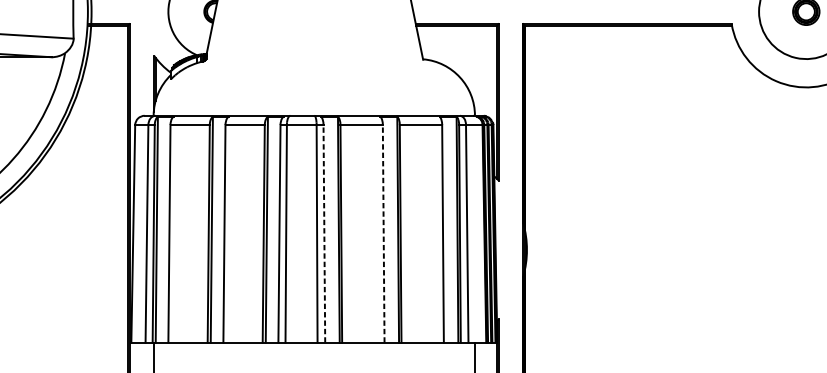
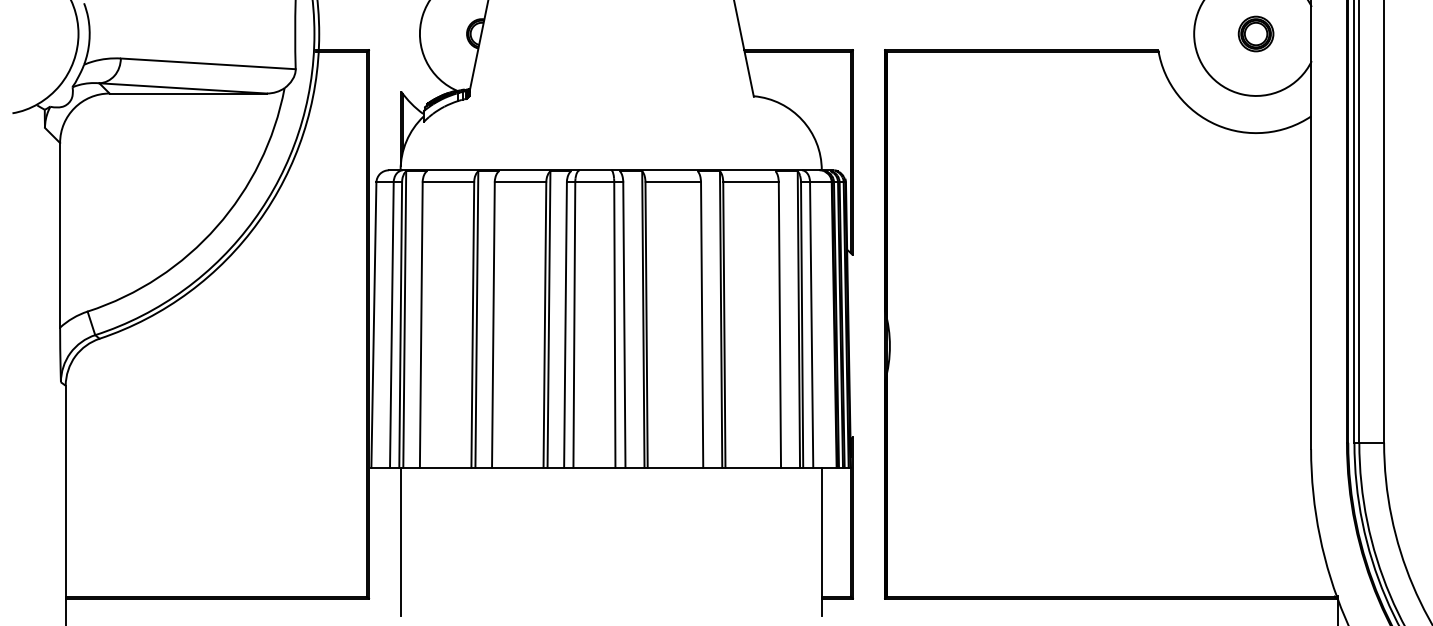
line: (324, 234) -> (624, 325), dashed -> solid
line: (383, 234) -> (702, 325), dashed -> solid

